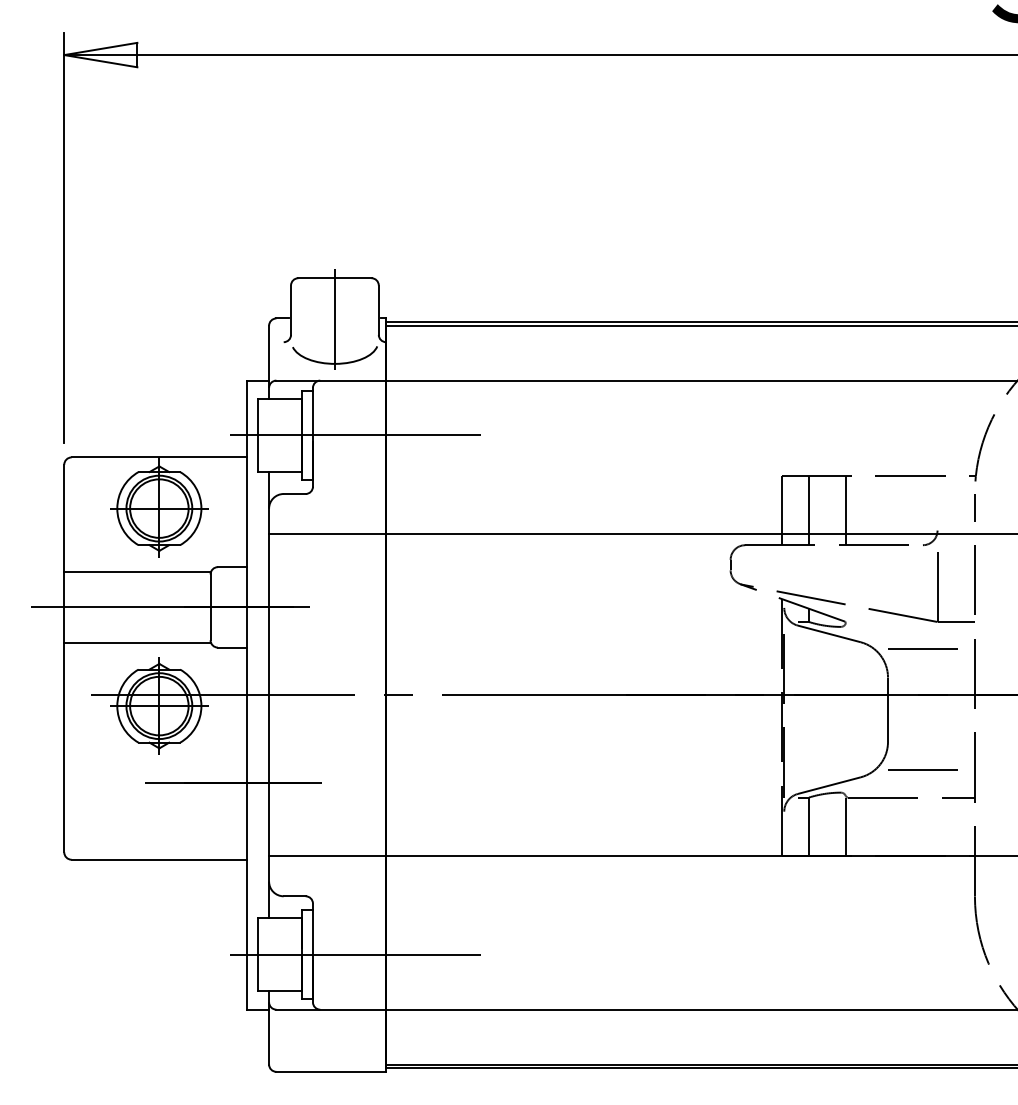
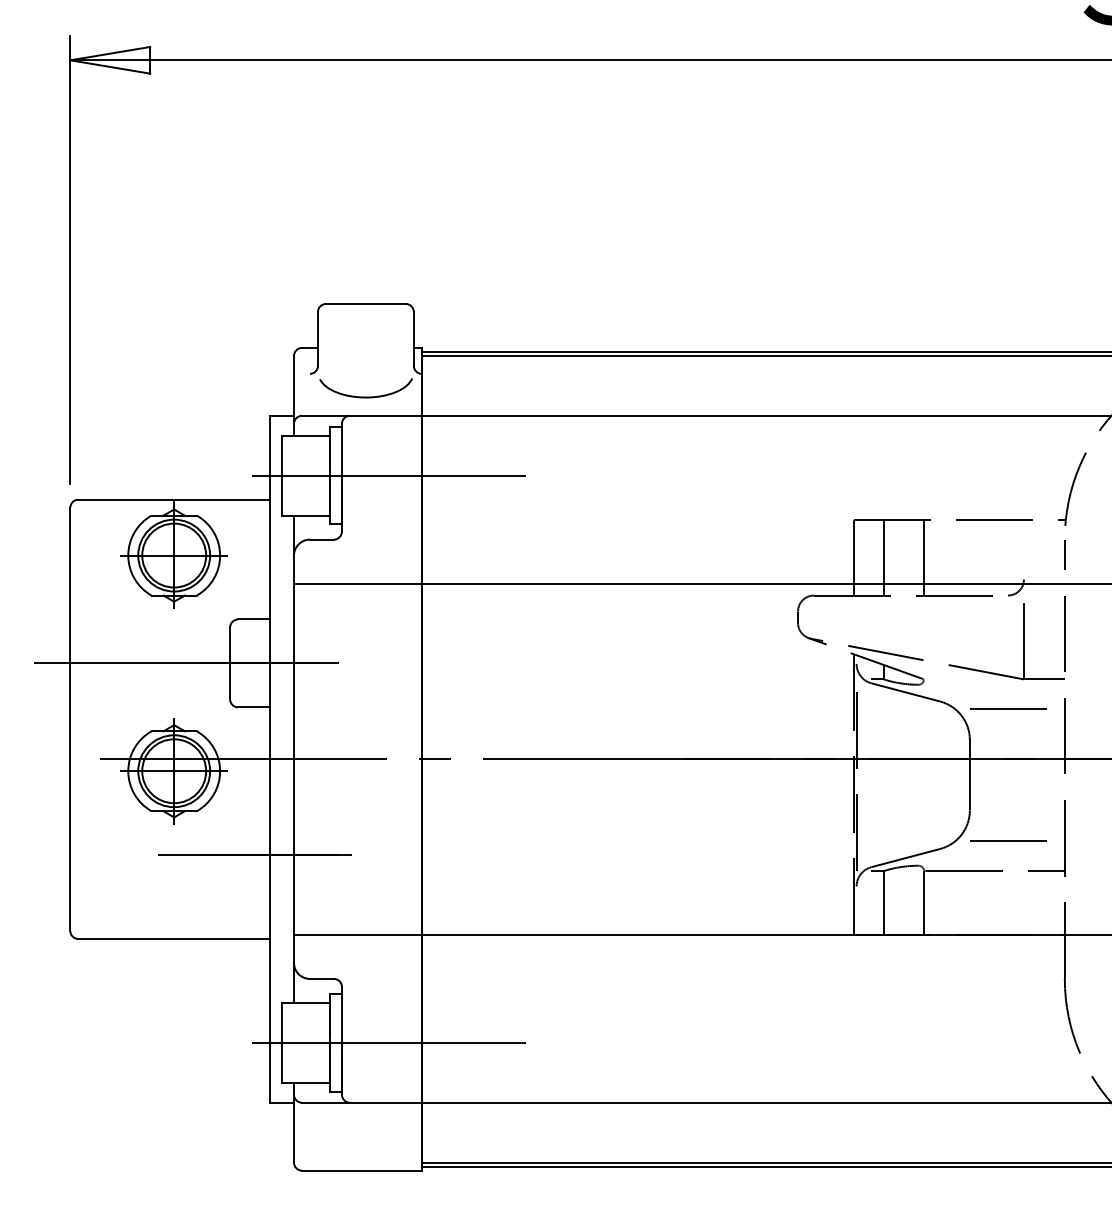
line: (334, 318) -> (365, 347), removed
line: (137, 571) -> (150, 624), removed
line: (137, 643) -> (150, 702), removed

